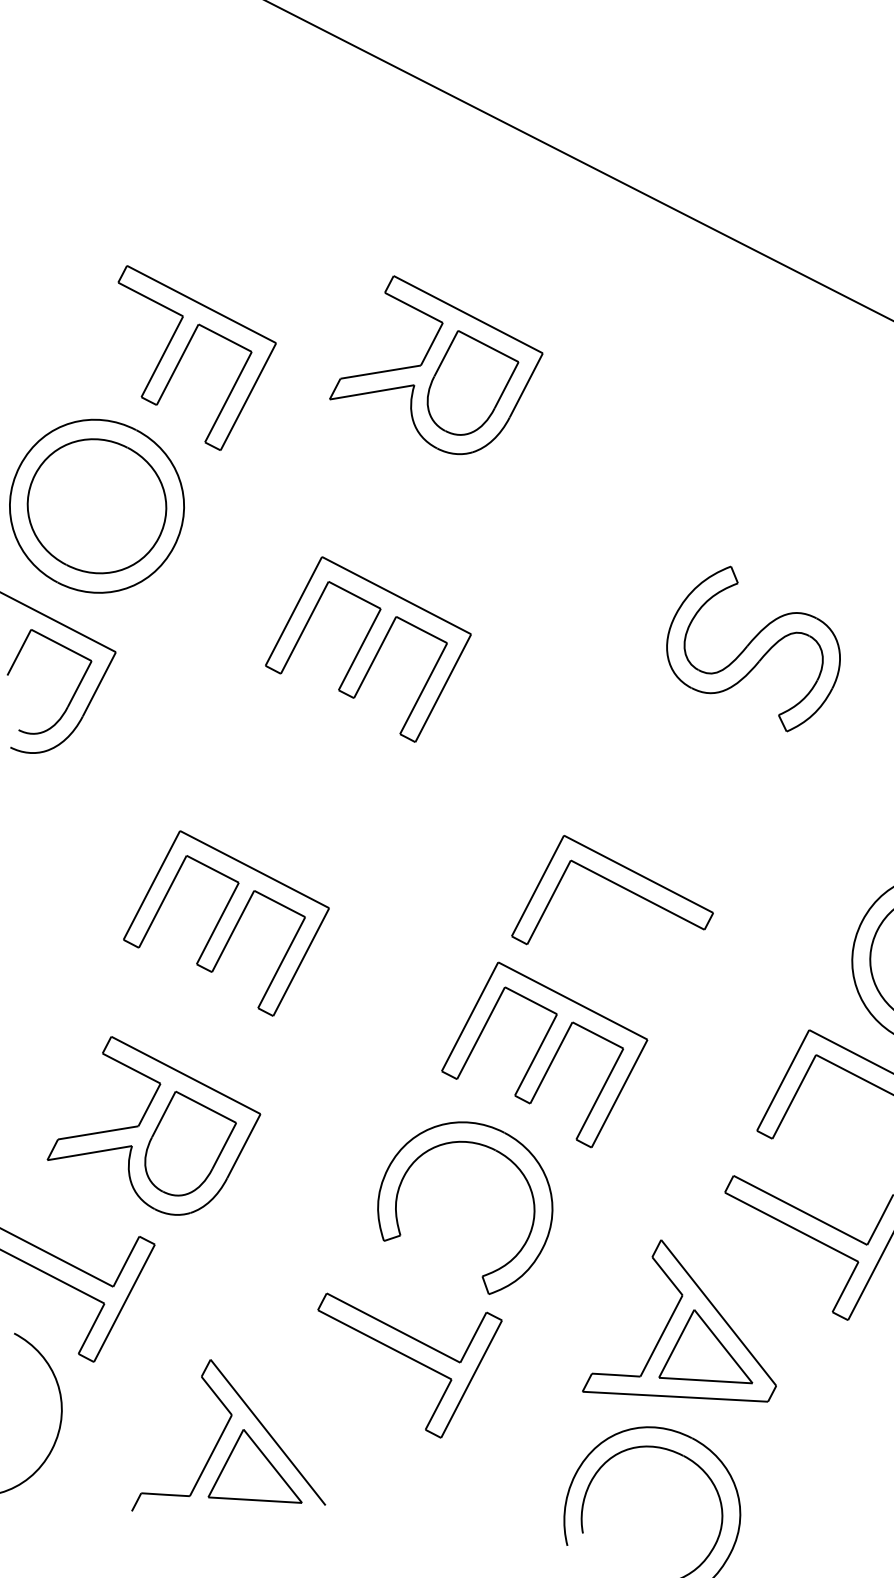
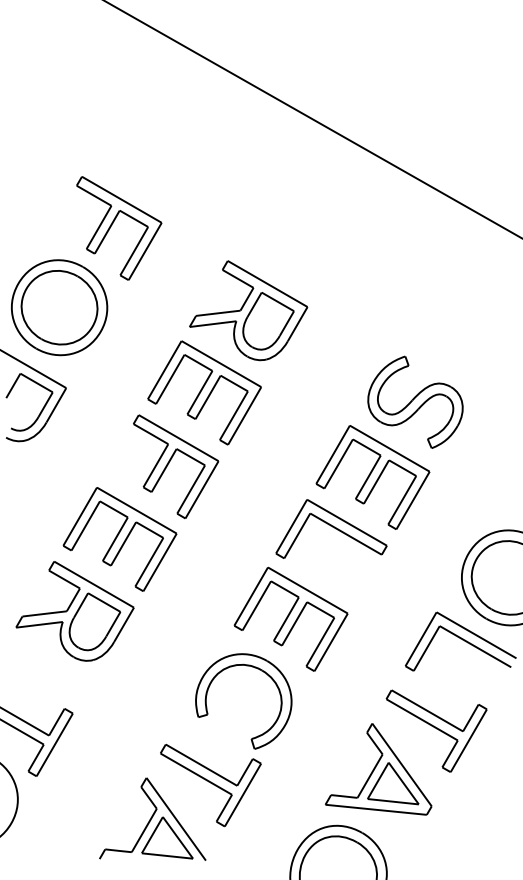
part: (435, 364) -> (248, 310), moved
part: (310, 781) -> (169, 463), added
part: (681, 789) -> (372, 477), added
part: (152, 1125) -> (74, 611), moved
part: (676, 1323) -> (378, 769), moved
part: (224, 1433) -> (152, 818), moved

